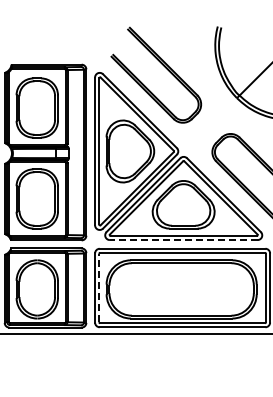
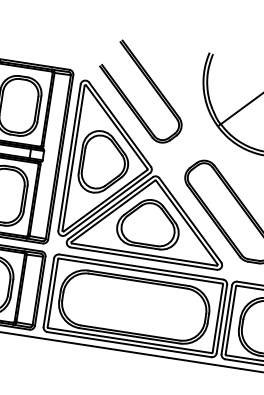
line: (183, 240) -> (143, 258), dashed -> solid
line: (99, 287) -> (53, 292), dashed -> solid

